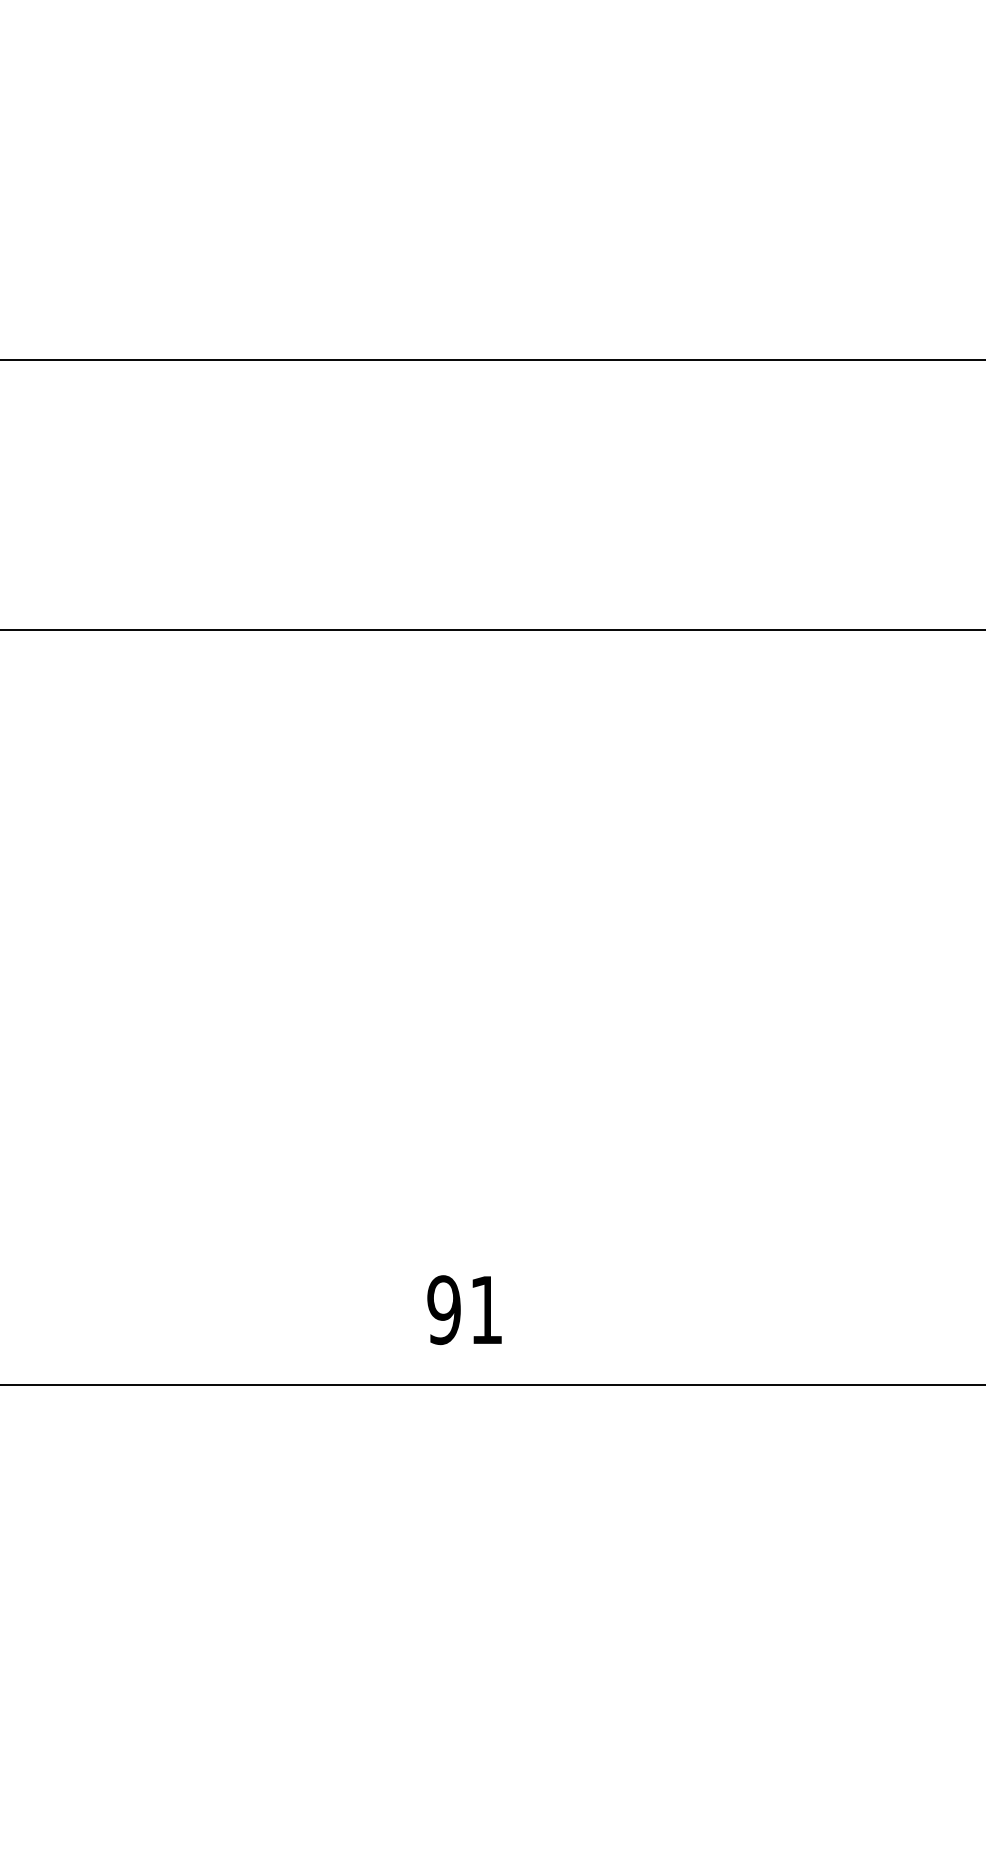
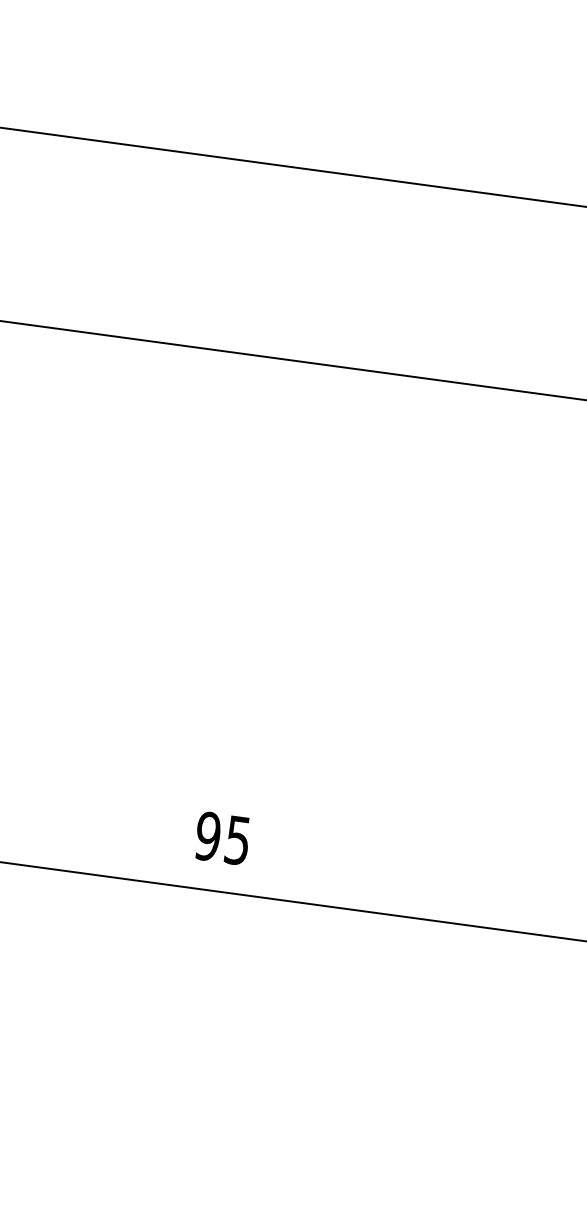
text: (485, 1310) -> (237, 840), 91 -> 95

